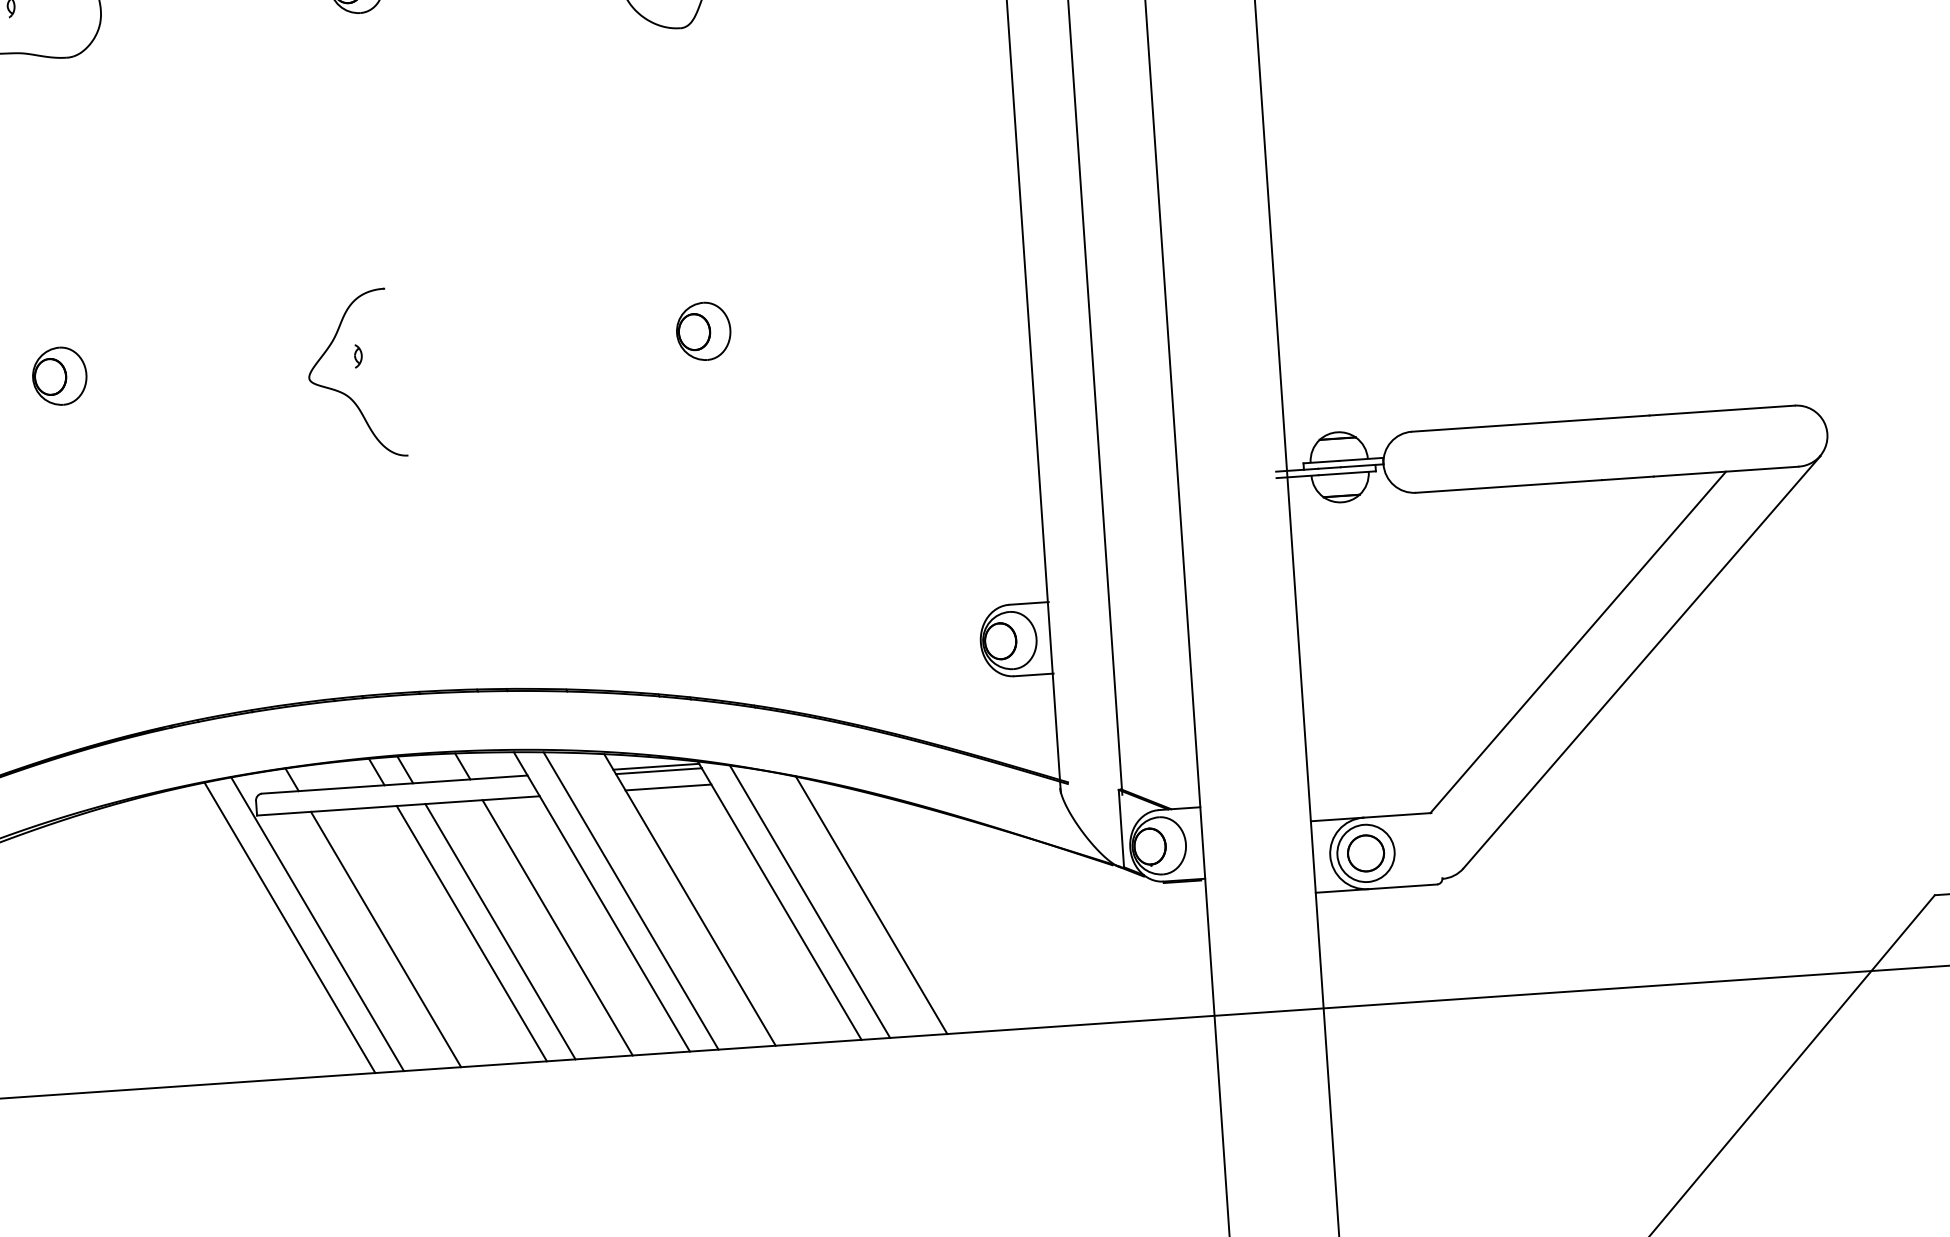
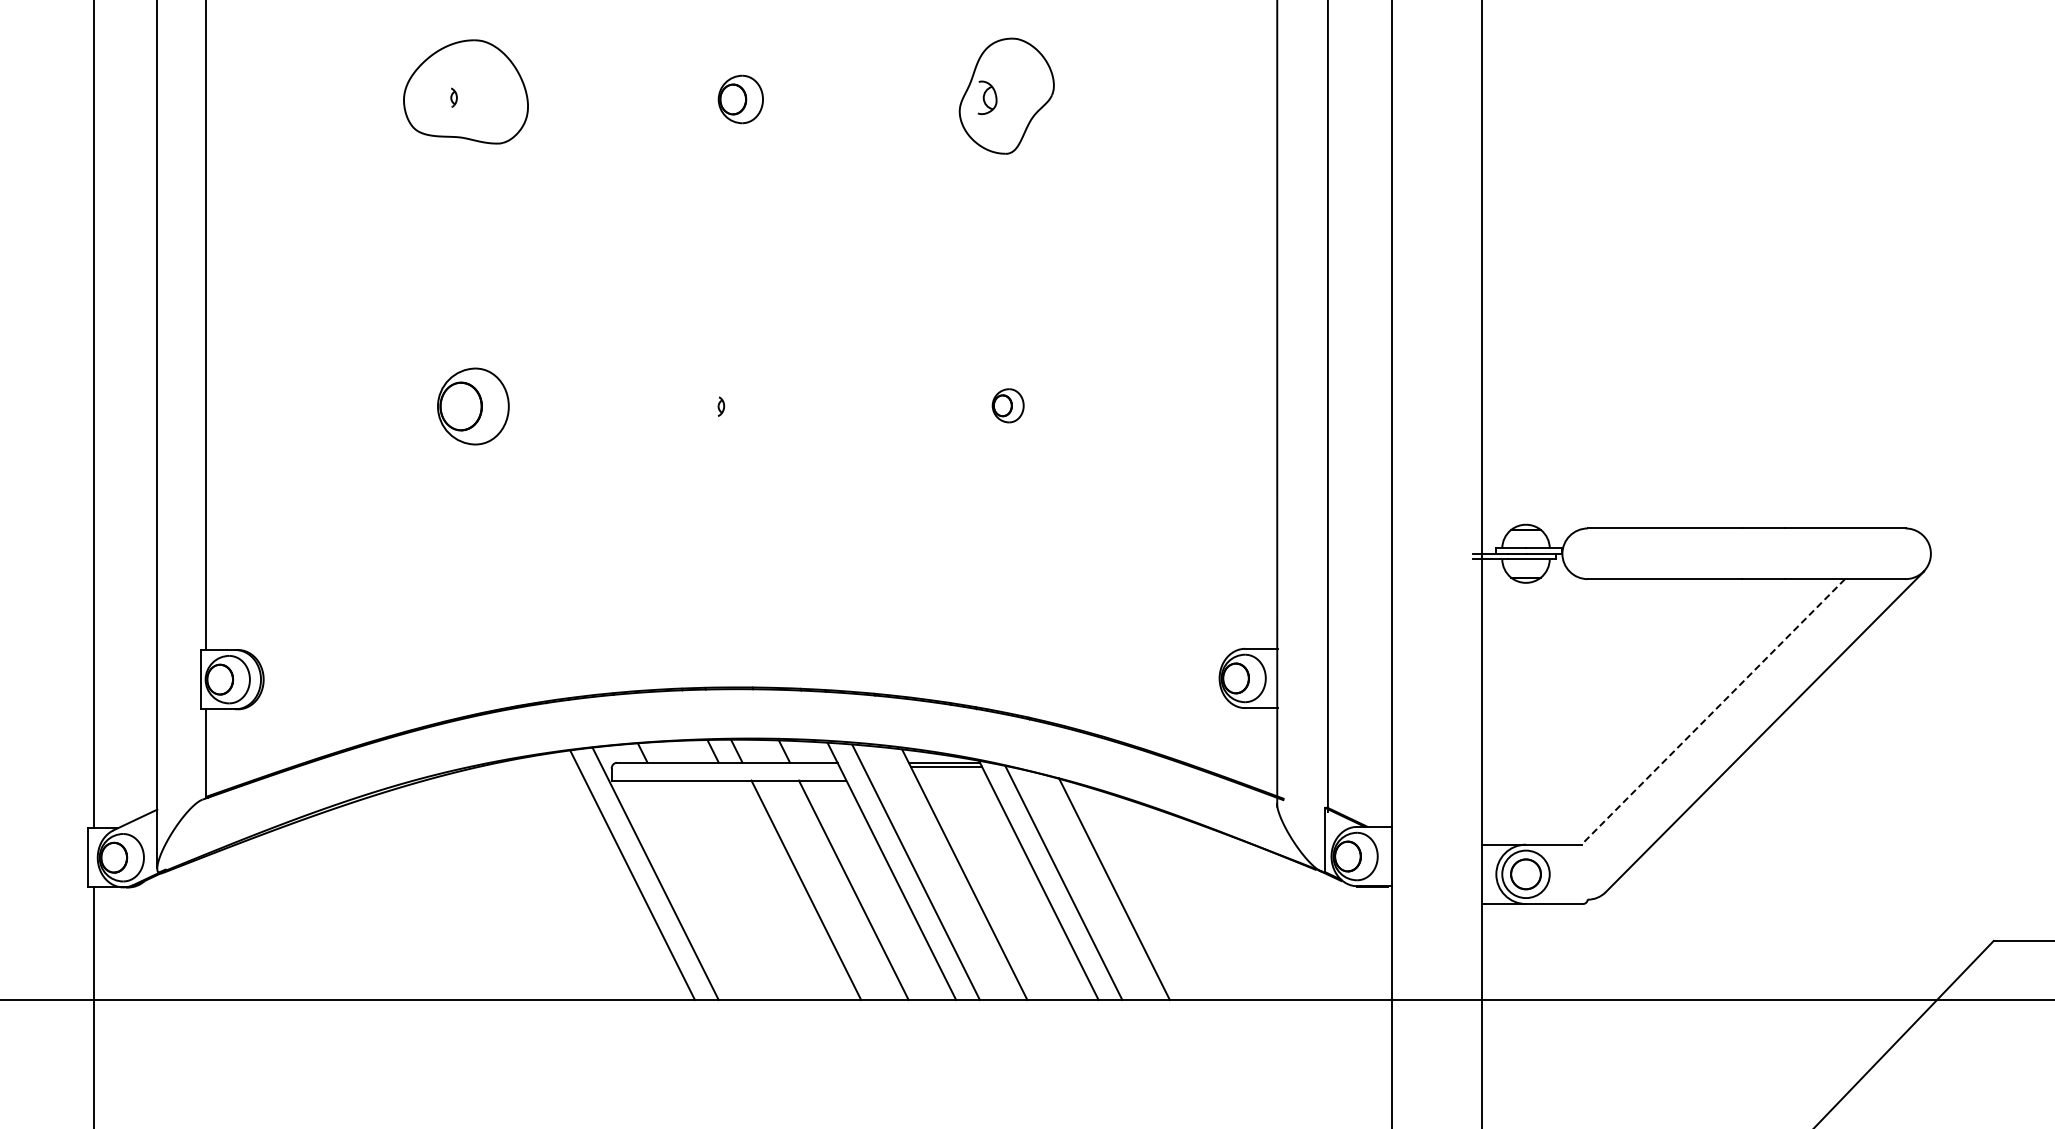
part: (704, 331) -> (1008, 405), size x0.7
part: (59, 376) -> (473, 406), size x1.6
part: (345, 393) -> (708, 436), removed
line: (1577, 643) -> (1712, 712), solid -> dashed
line: (667, 787) -> (952, 780), removed
line: (471, 933) -> (782, 890), removed
line: (386, 939) -> (711, 890), removed

